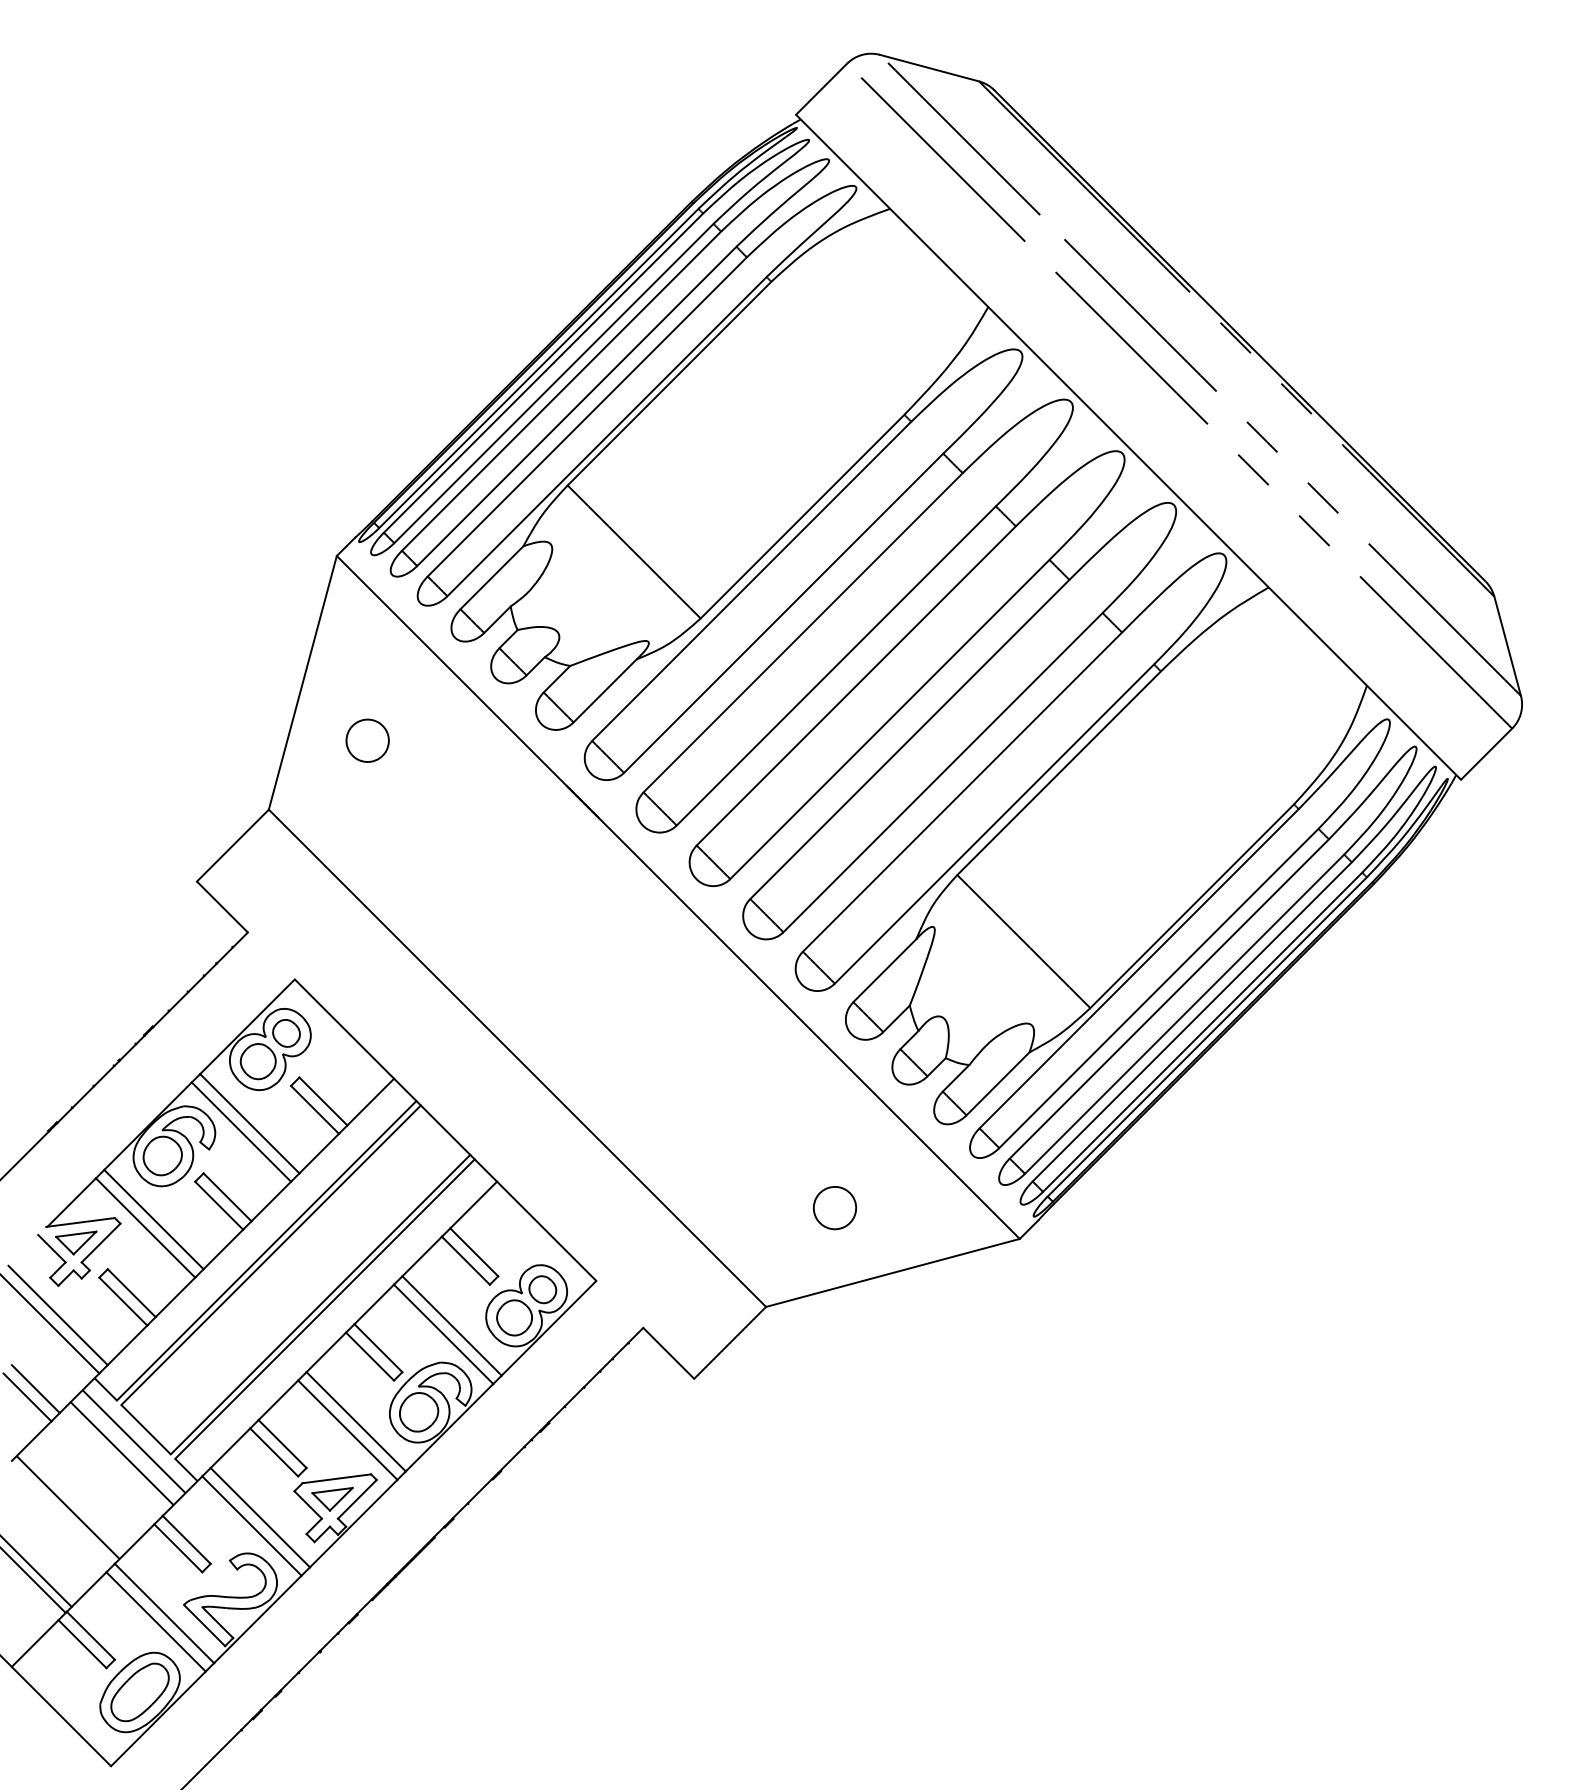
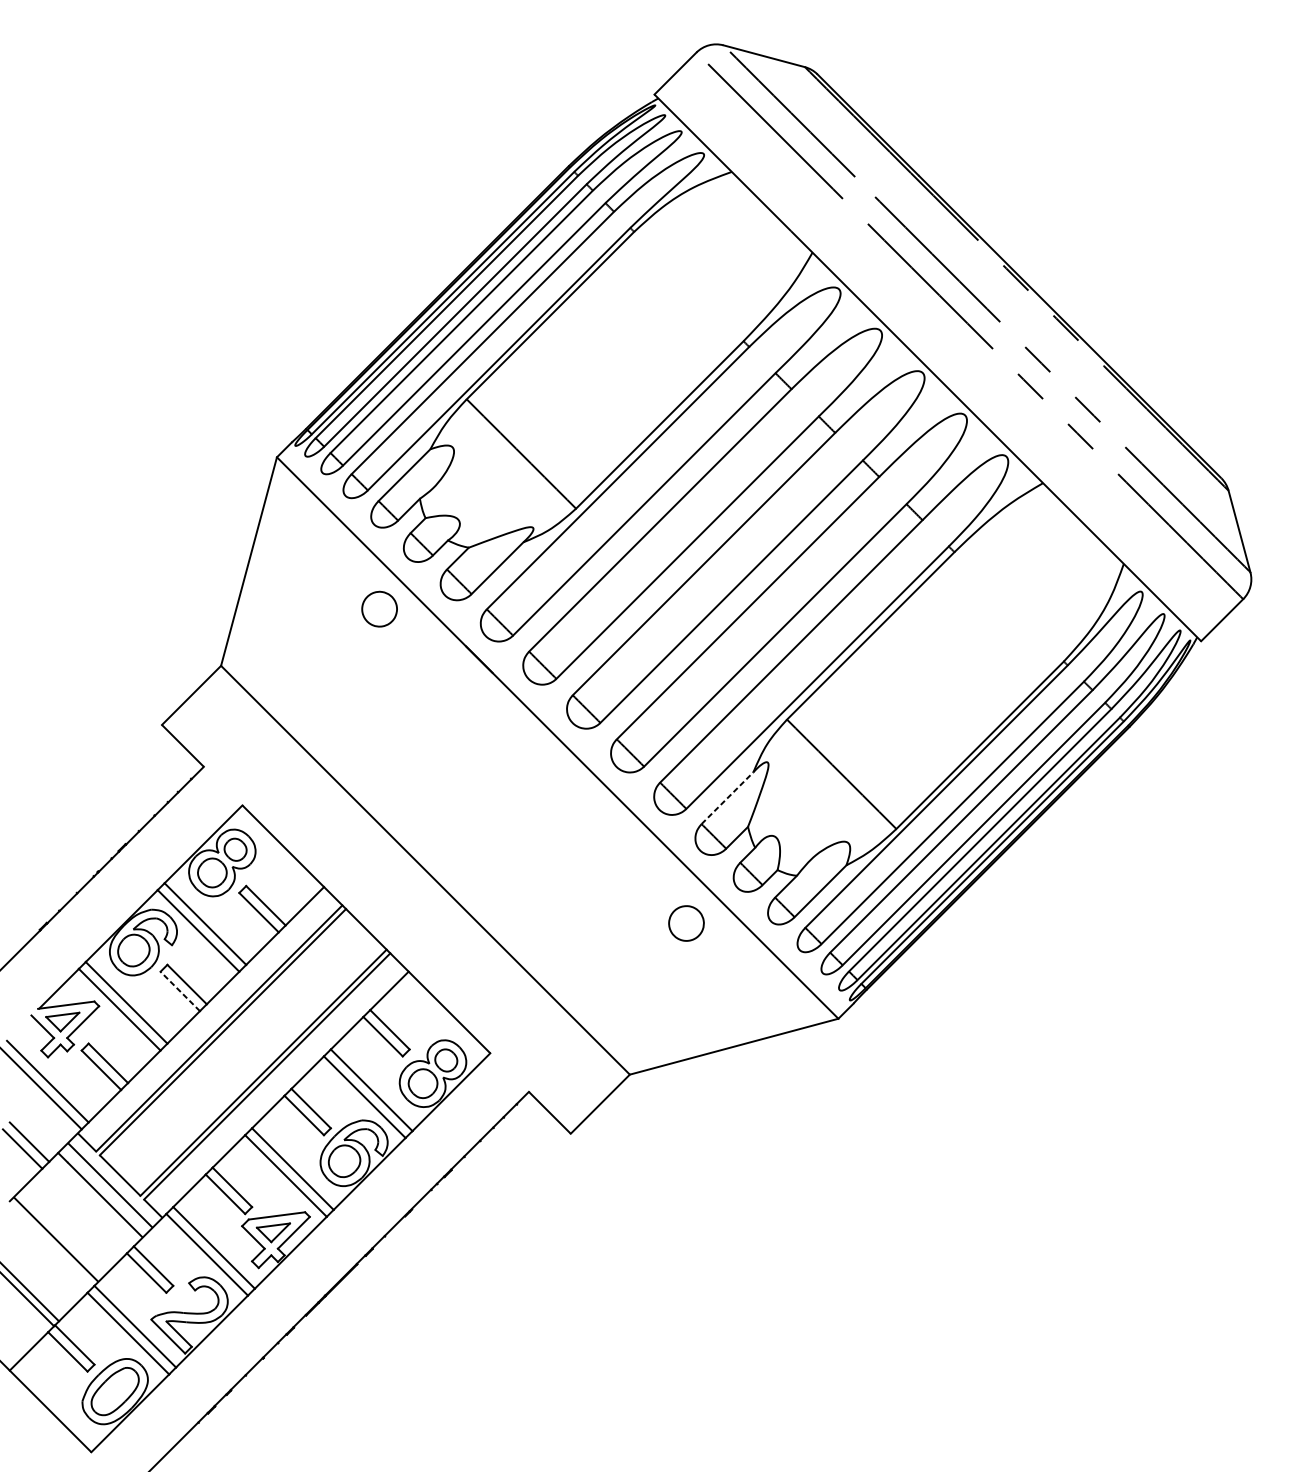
part: (367, 740) -> (379, 608), moved
line: (884, 970) -> (727, 798), solid -> dashed
line: (219, 1205) -> (180, 991), solid -> dashed
part: (834, 1208) -> (686, 923), moved

